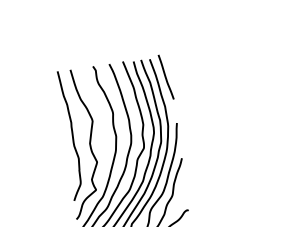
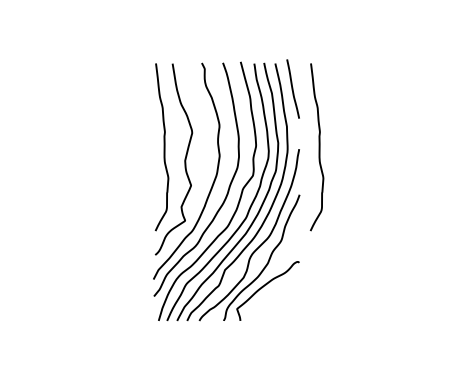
curve: (191, 119) -> (318, 147), added

